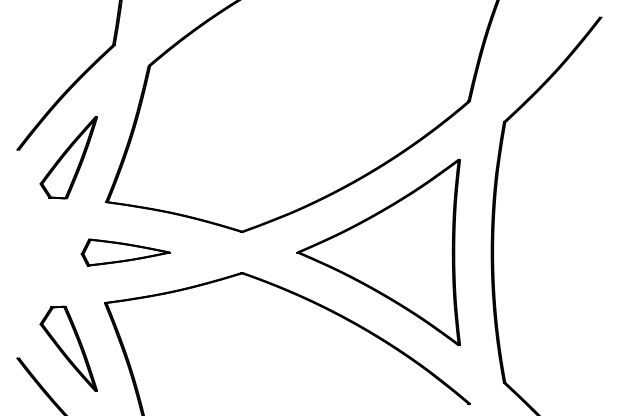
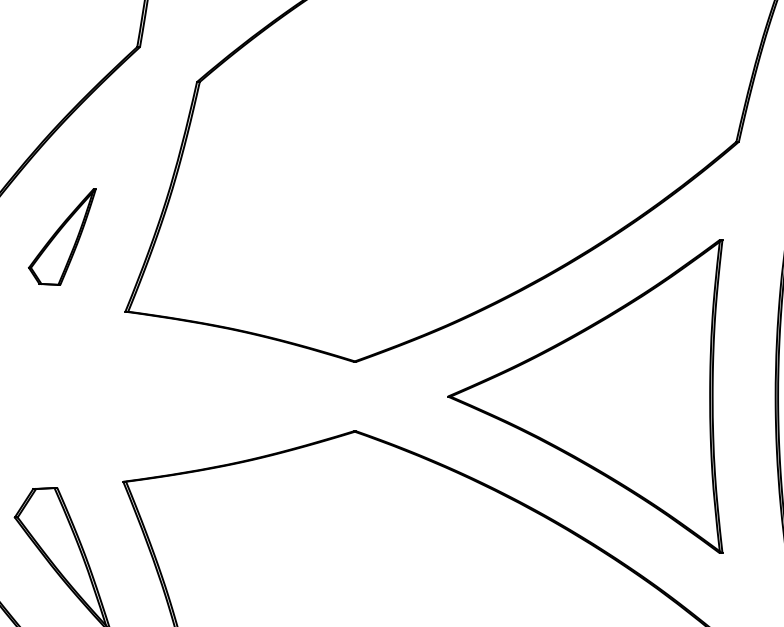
part: (68, 157) -> (62, 236), size x0.7
part: (125, 252) -> (158, 396), removed

